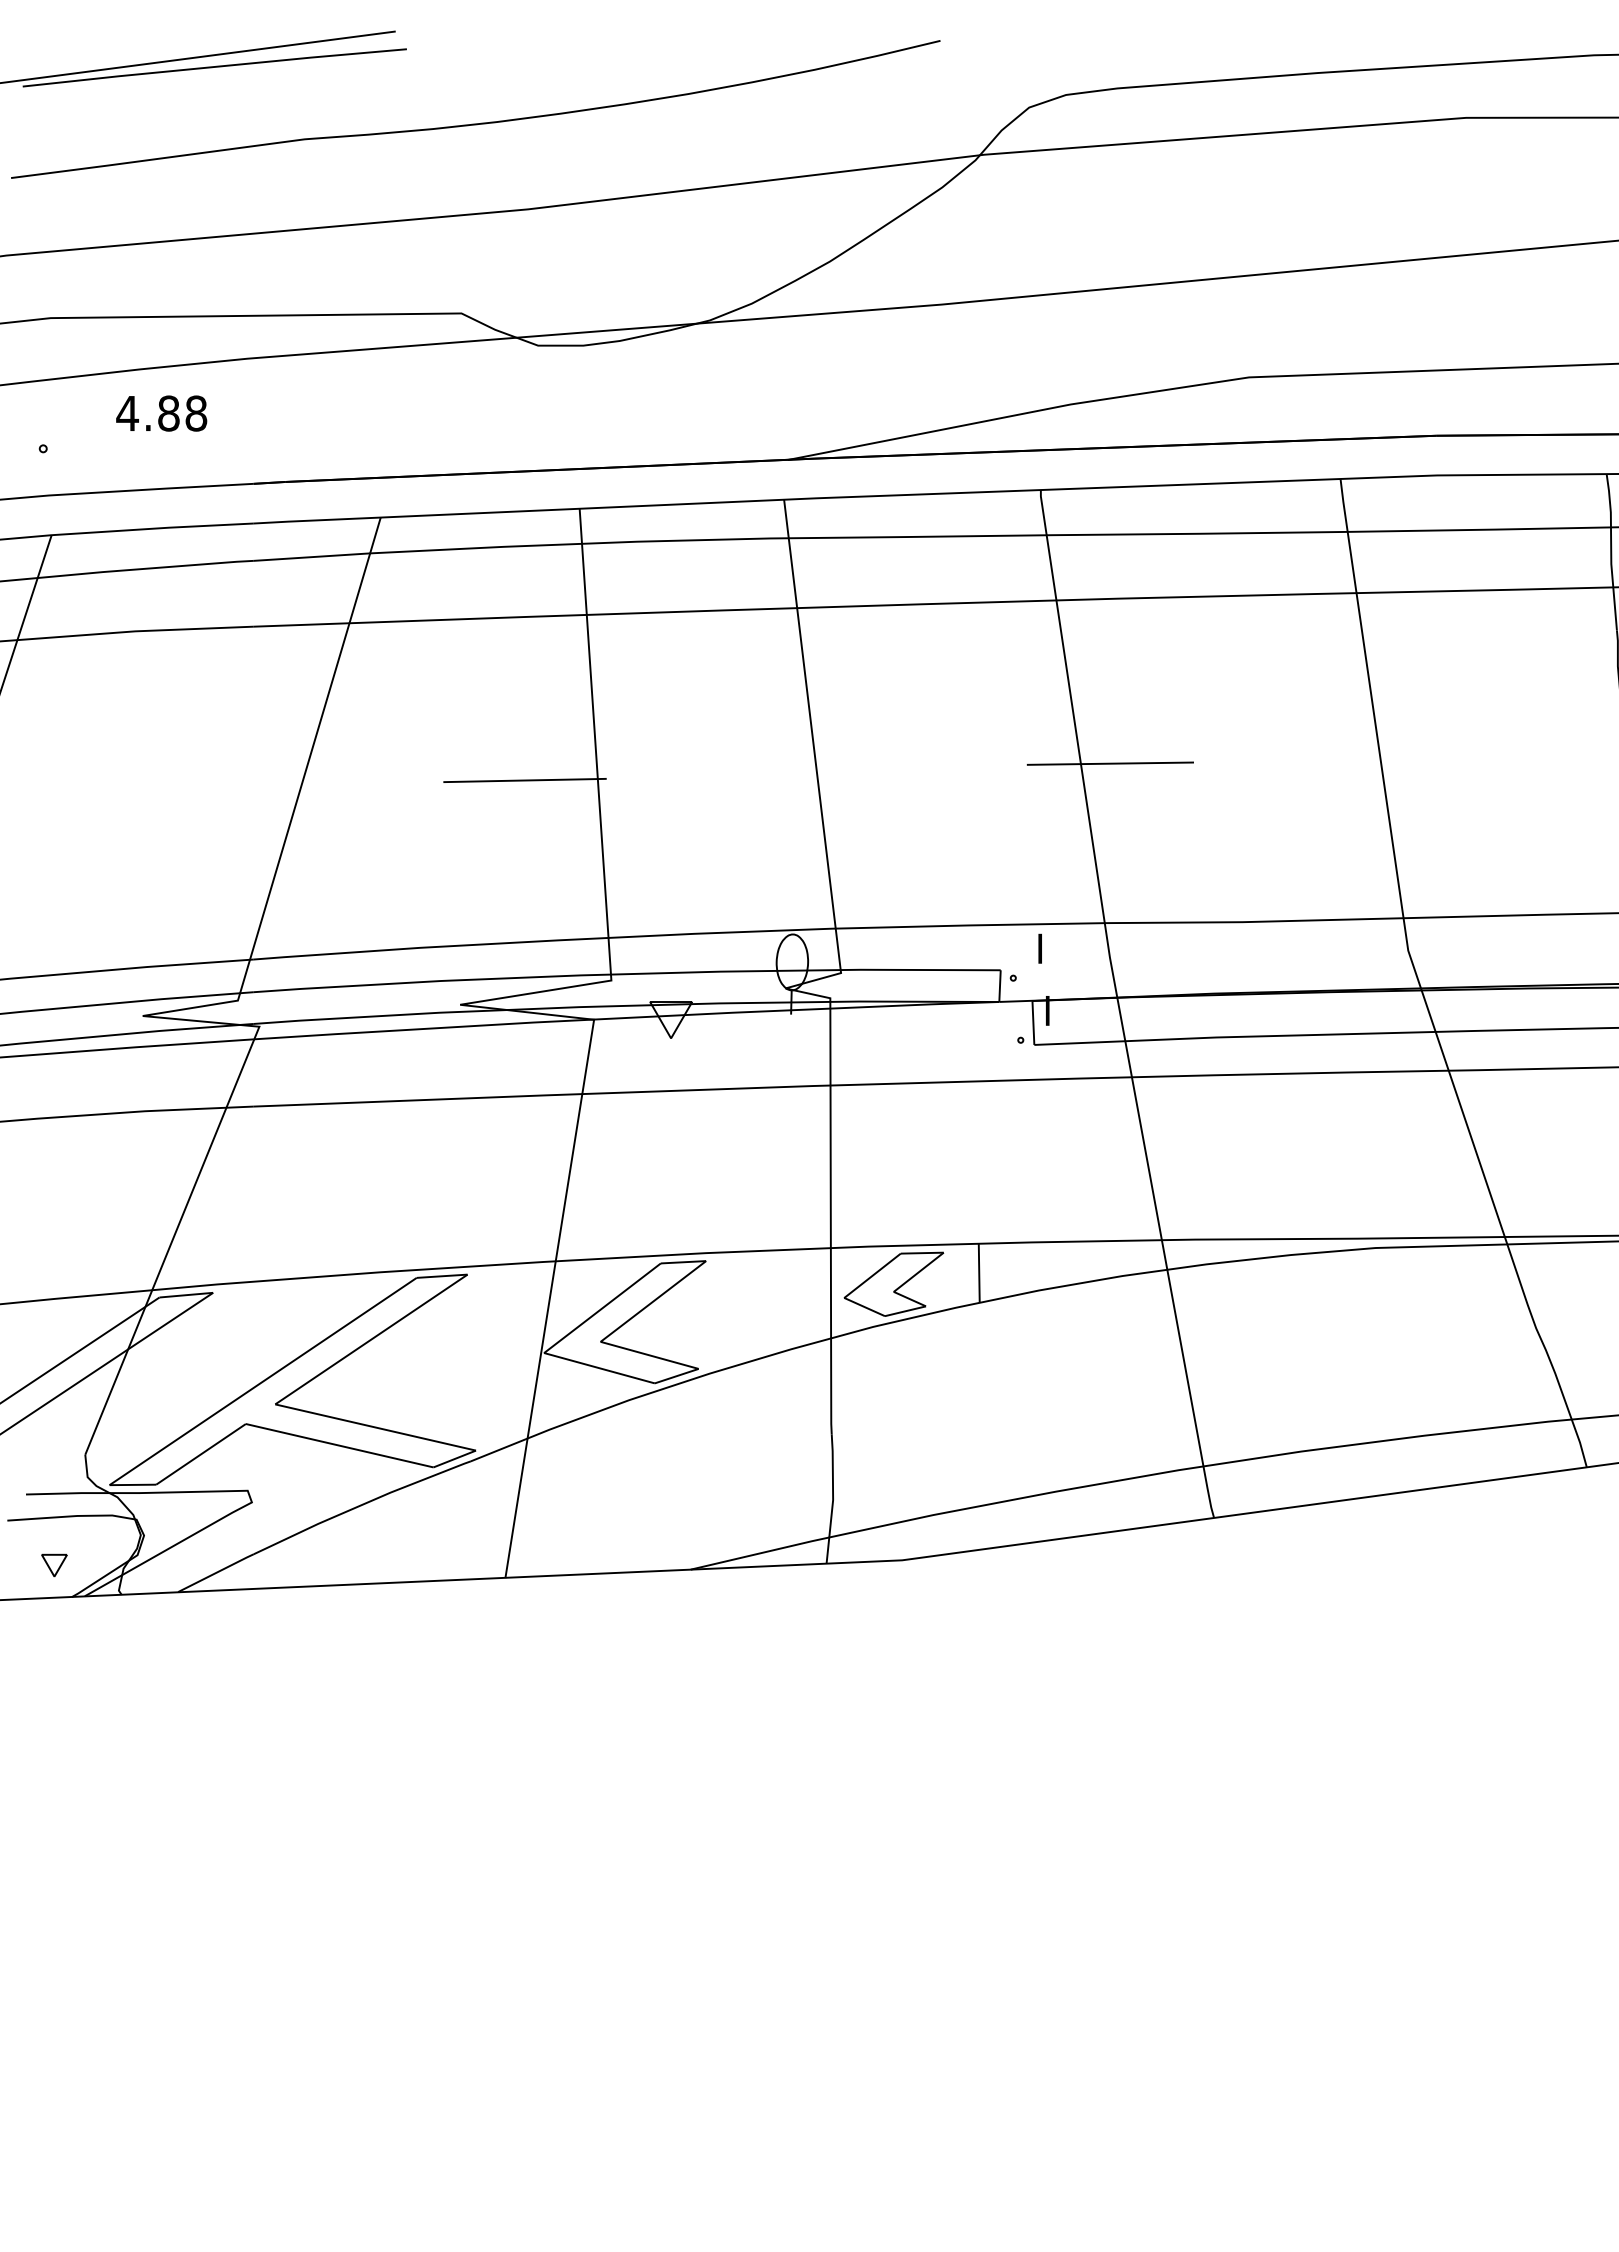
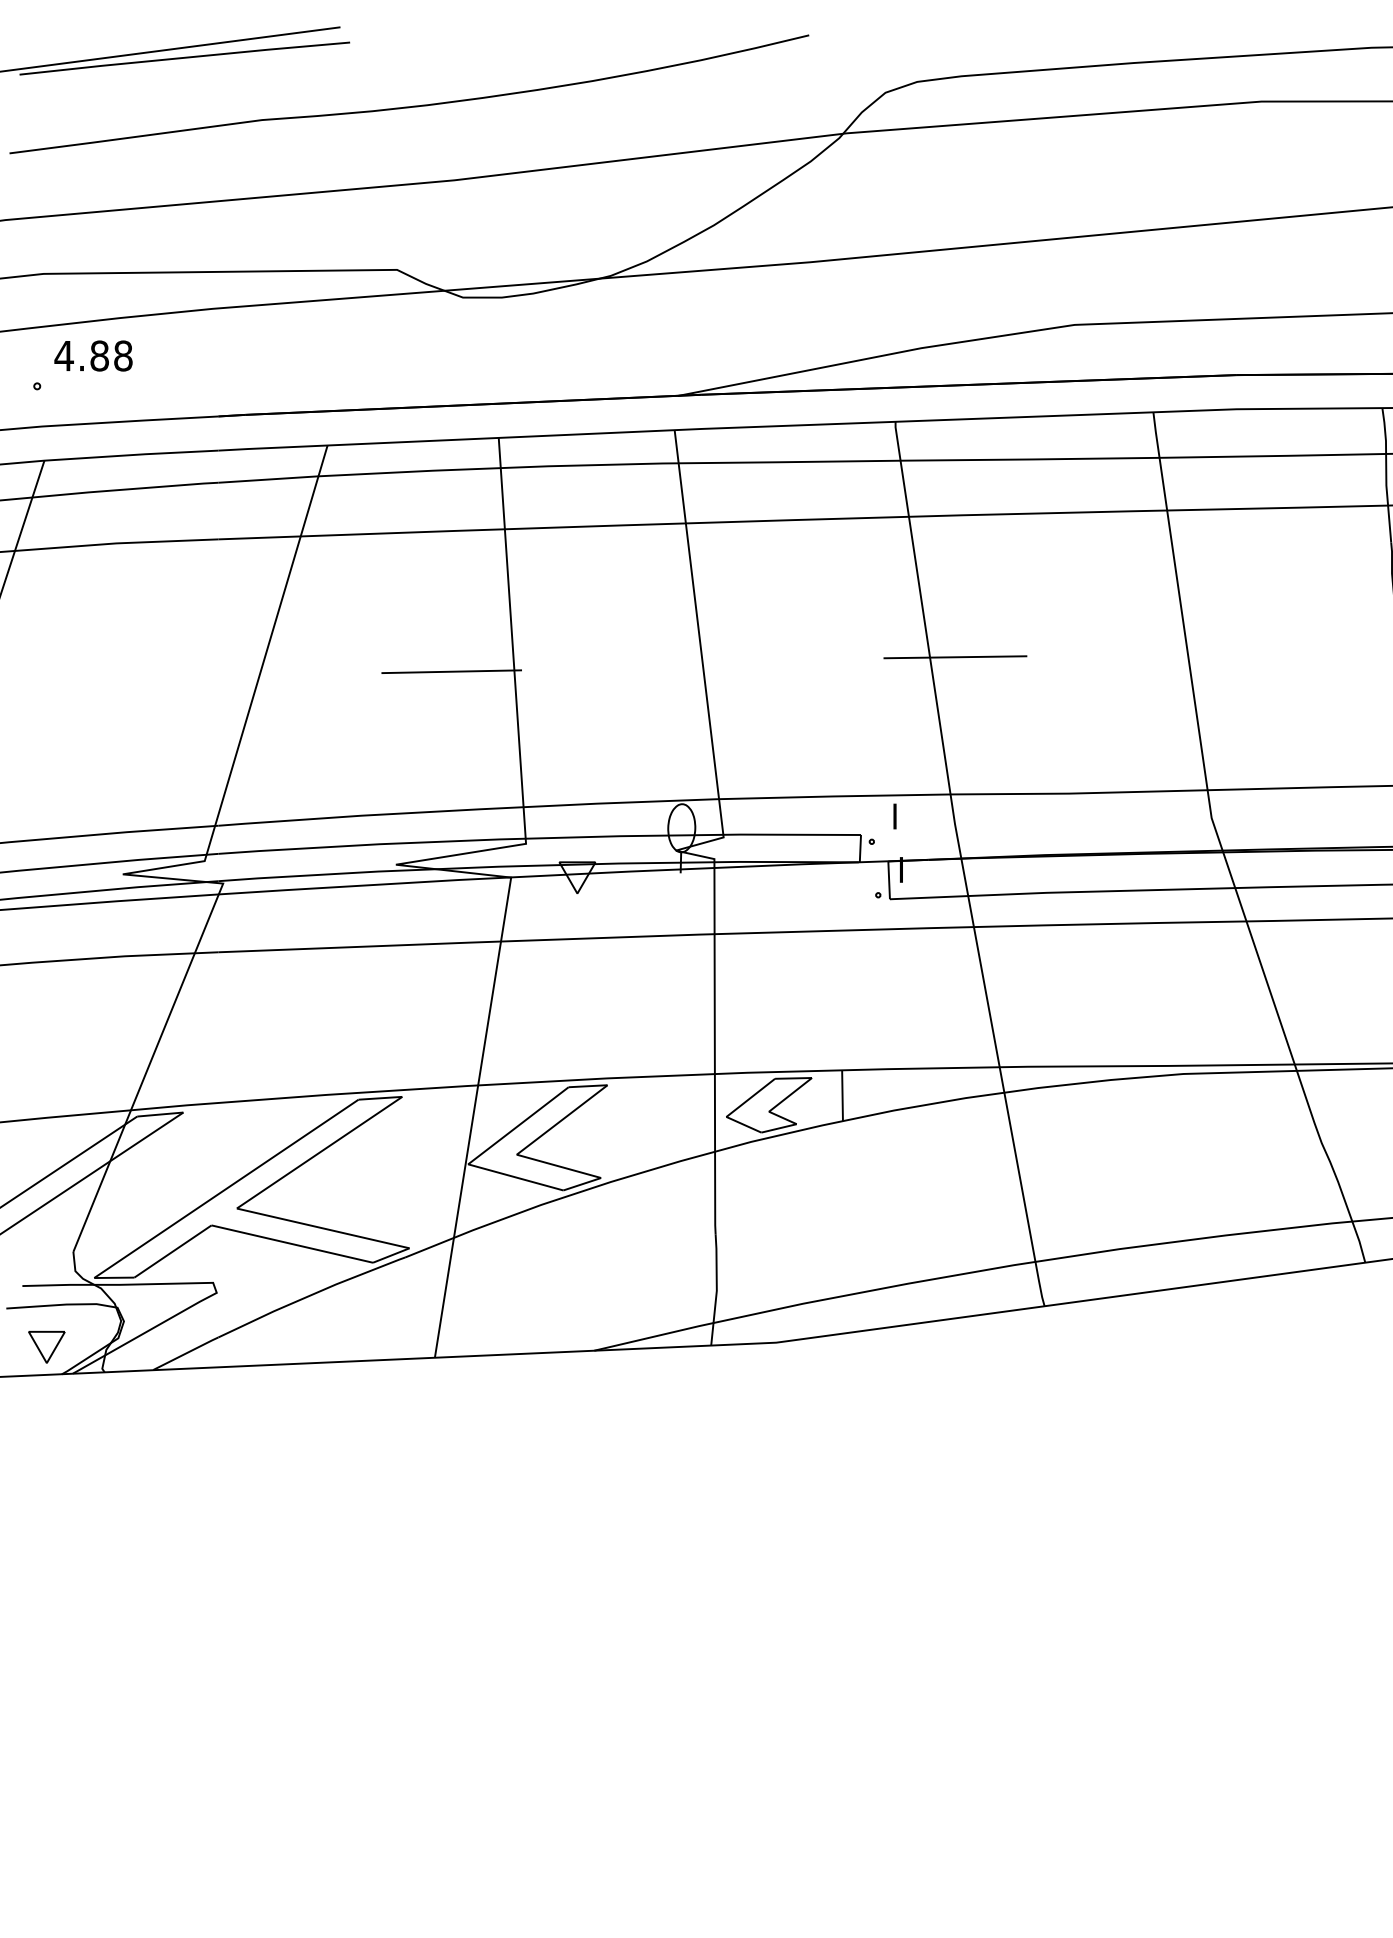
text: (161, 413) -> (93, 355), moved
part: (54, 1565) -> (46, 1347), size x1.67

